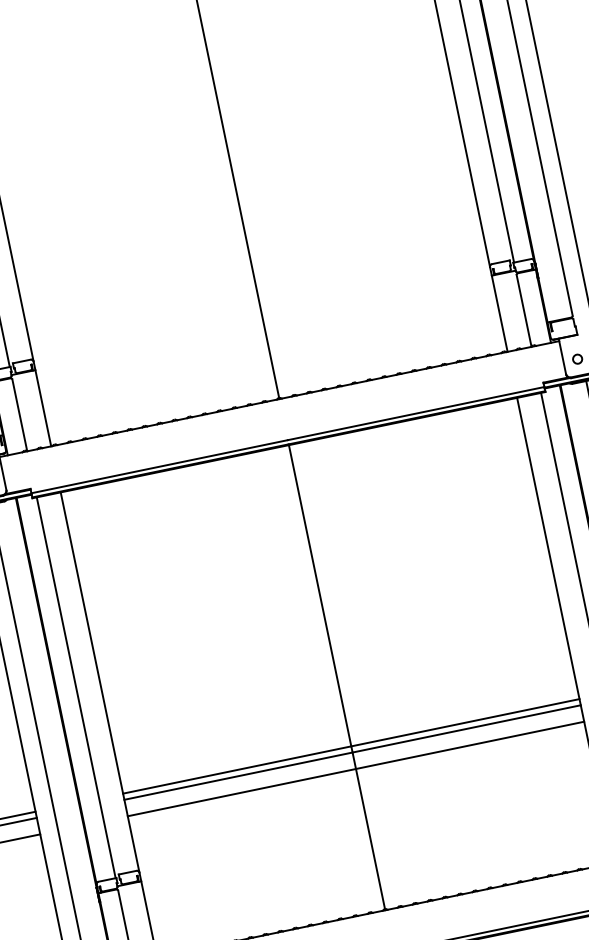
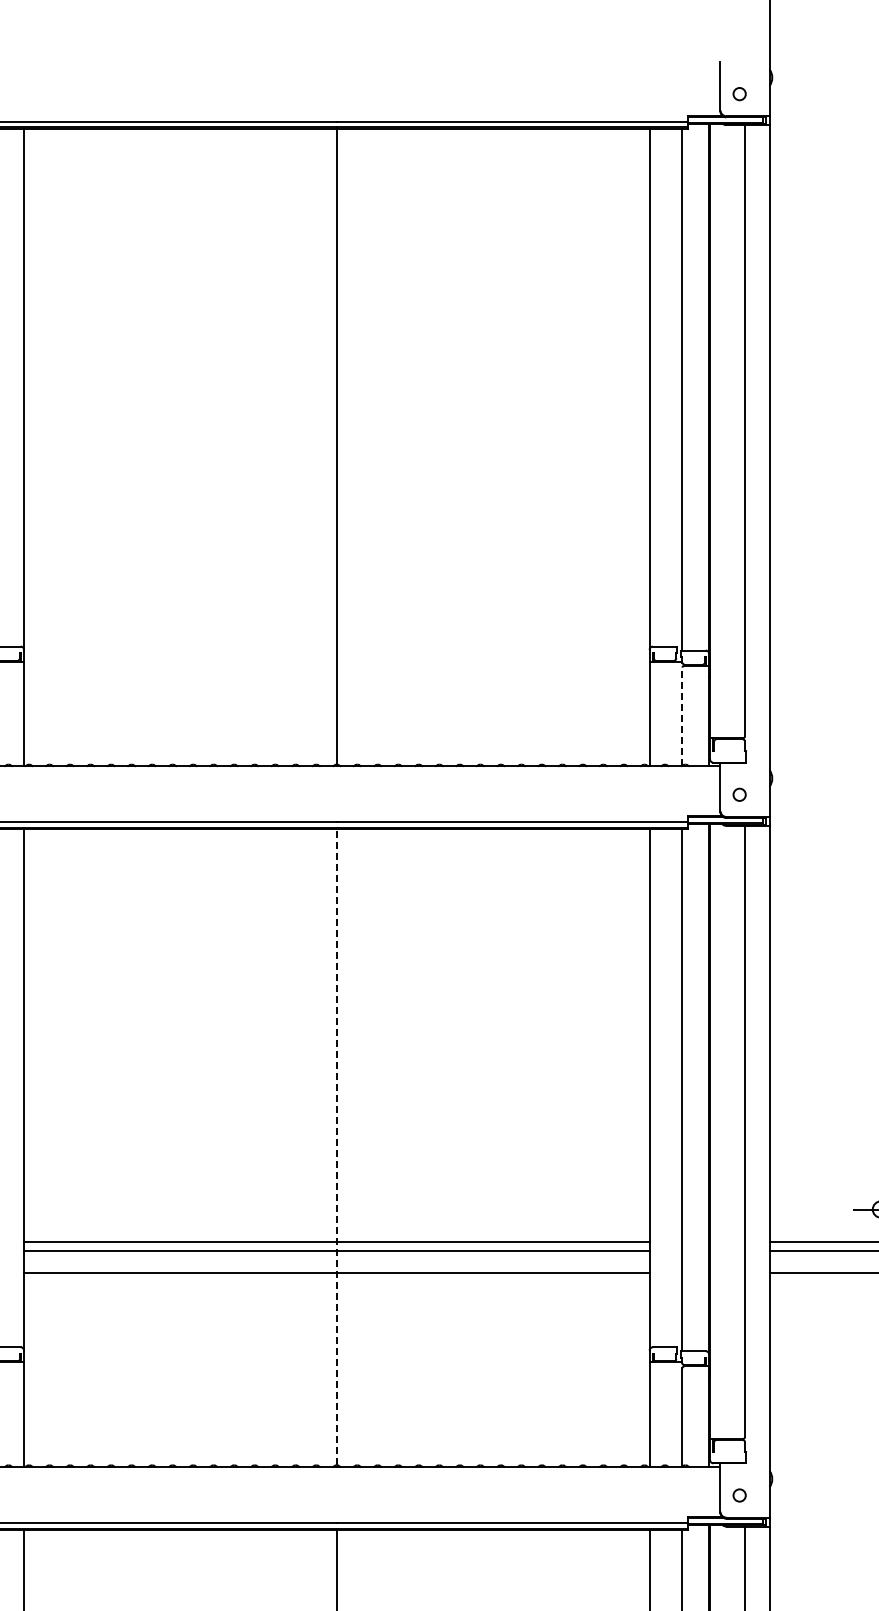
line: (524, 310) -> (682, 716), solid -> dashed
line: (336, 676) -> (336, 1146), solid -> dashed

